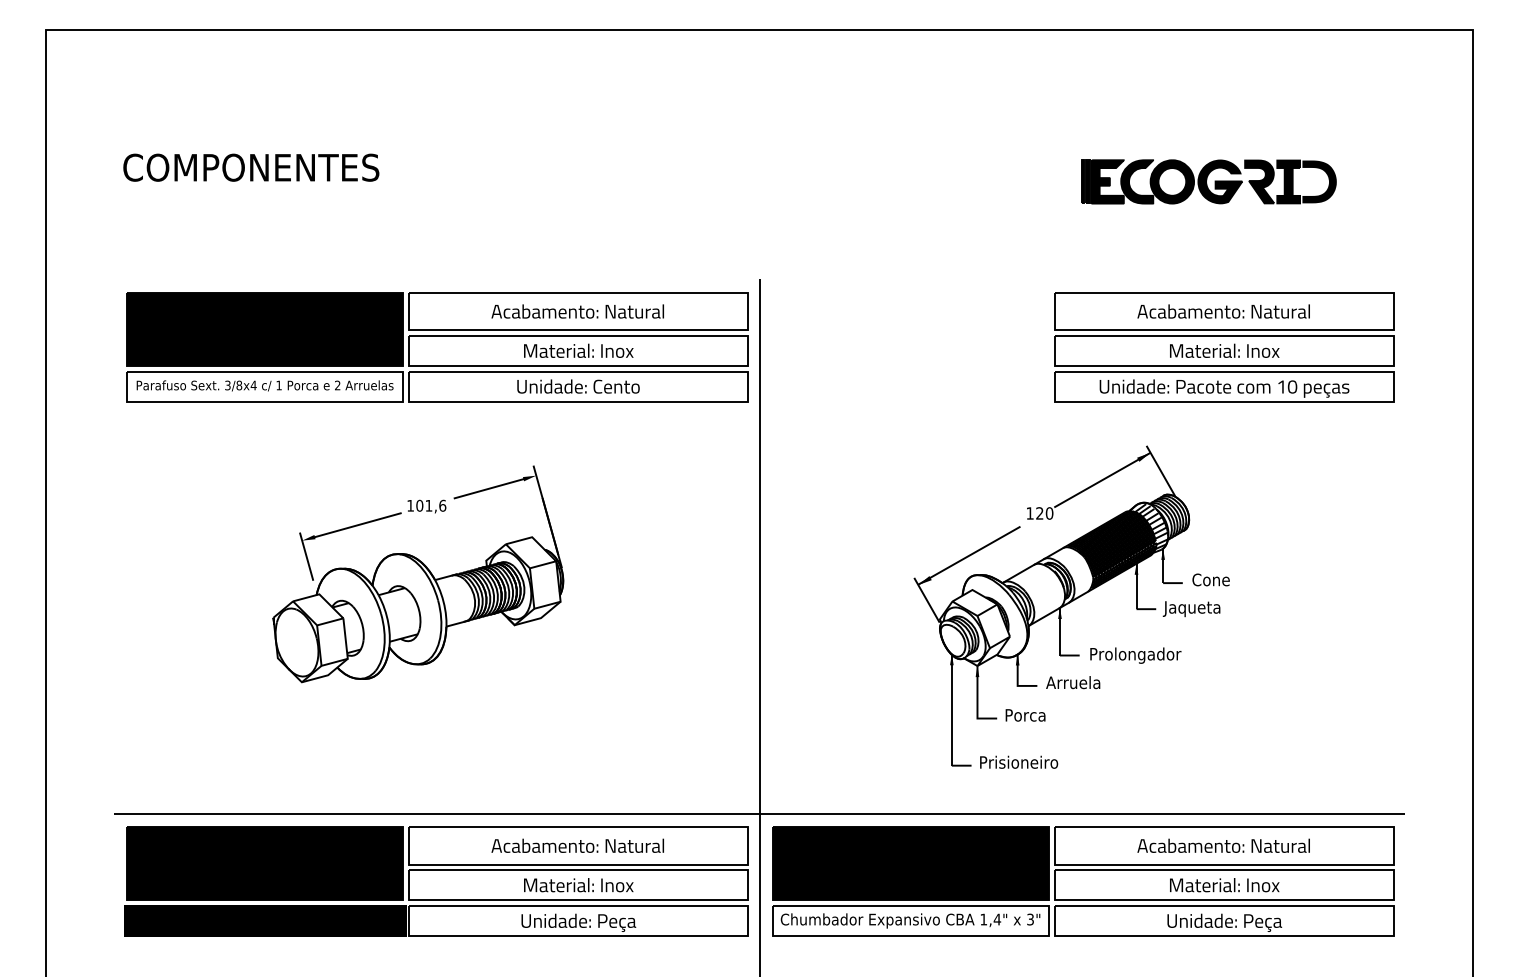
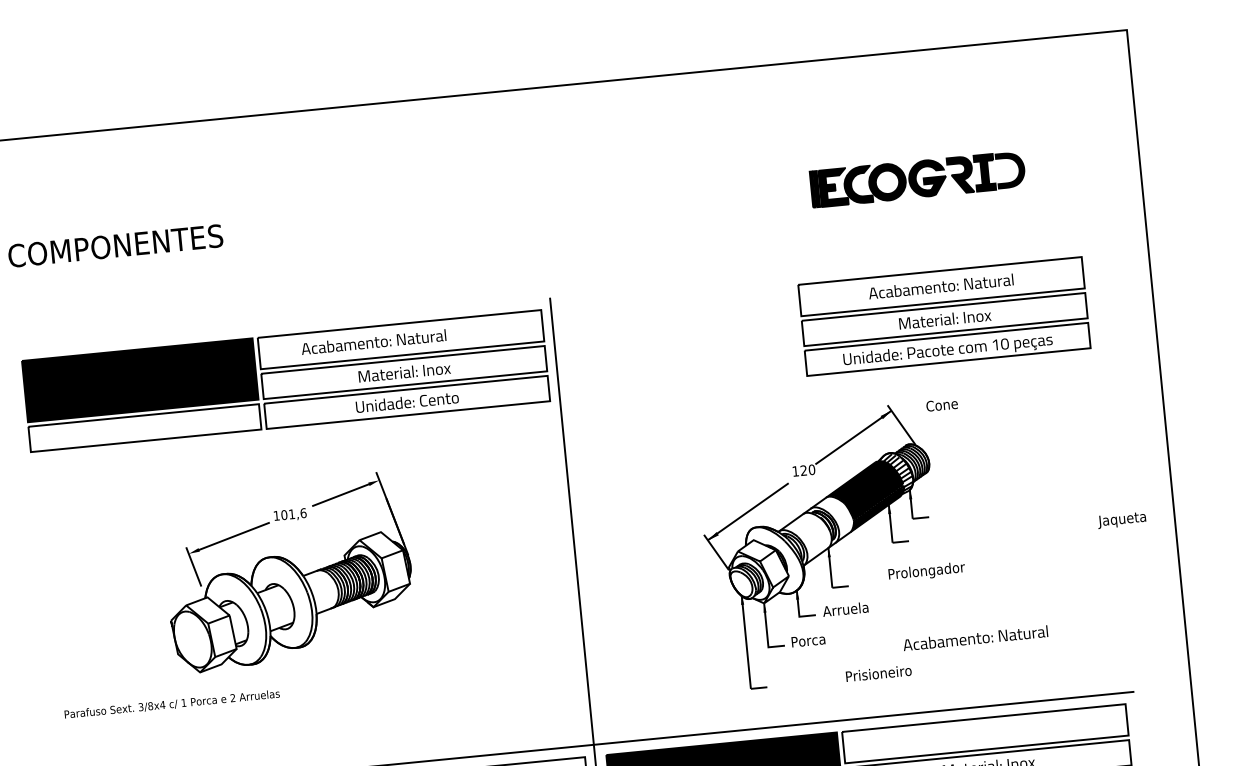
text: (577, 311) -> (373, 342), moved
text: (264, 385) -> (171, 704), moved
text: (1210, 579) -> (941, 404), moved
text: (1191, 609) -> (1121, 520), moved
text: (1135, 655) -> (926, 571), moved
text: (1019, 761) -> (879, 672), moved
text: (1223, 845) -> (975, 637), moved

